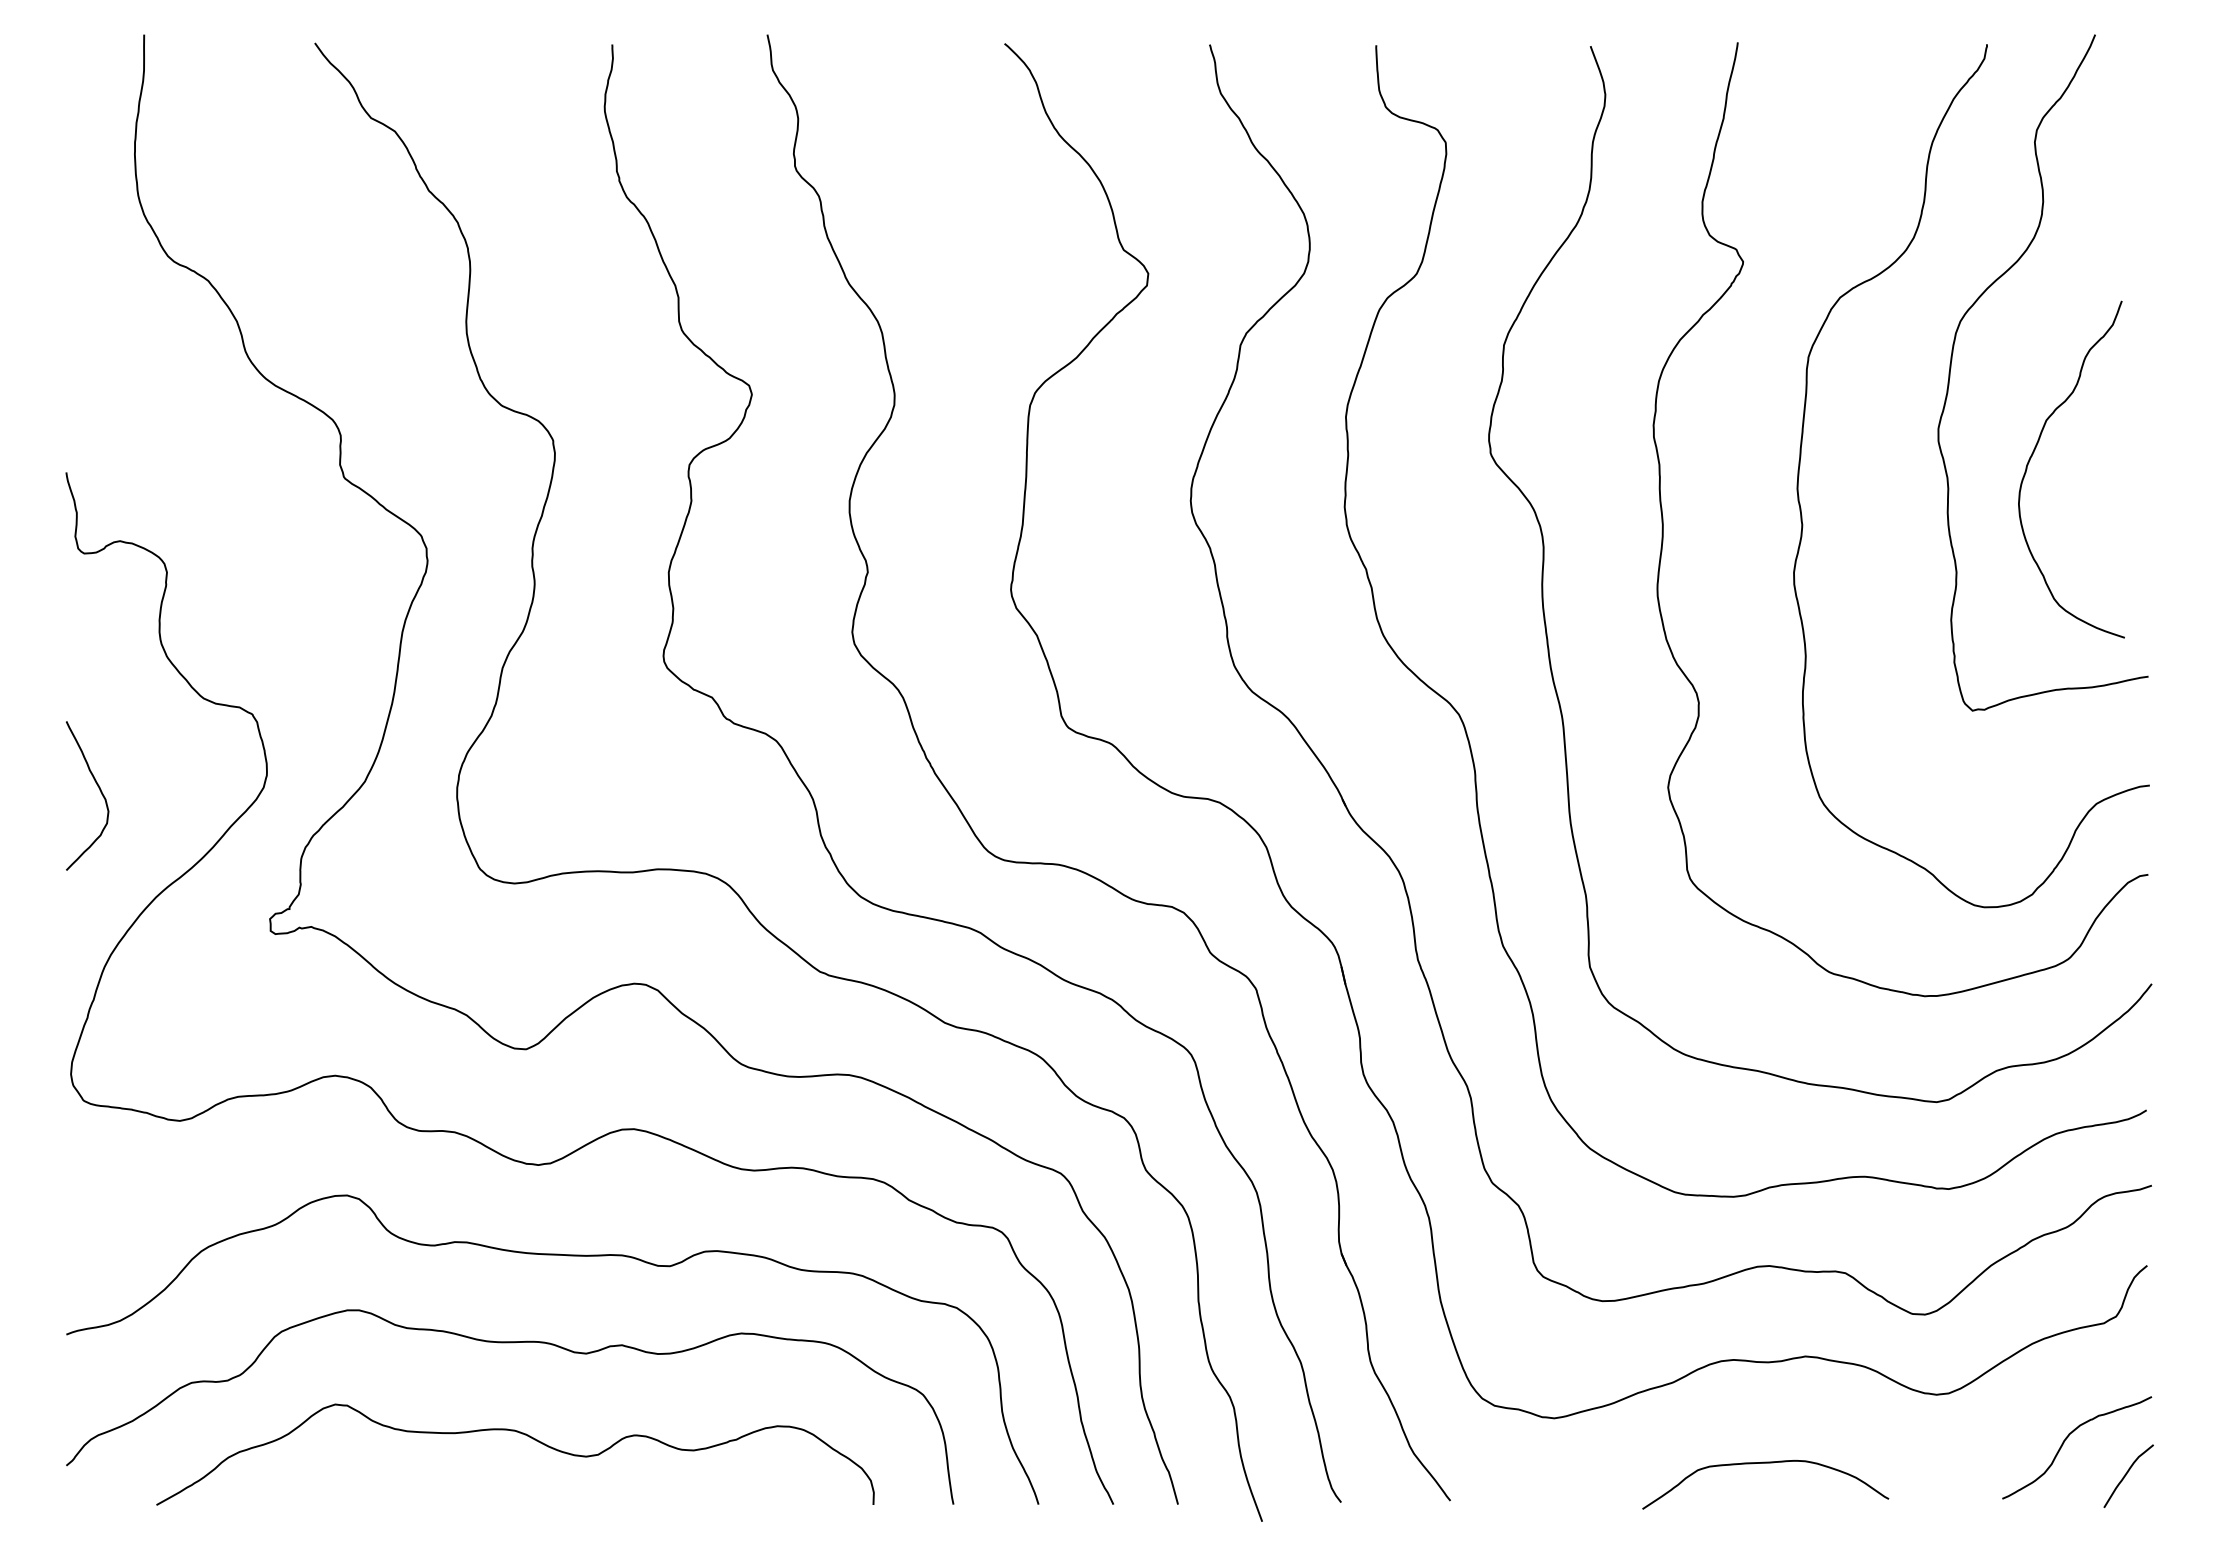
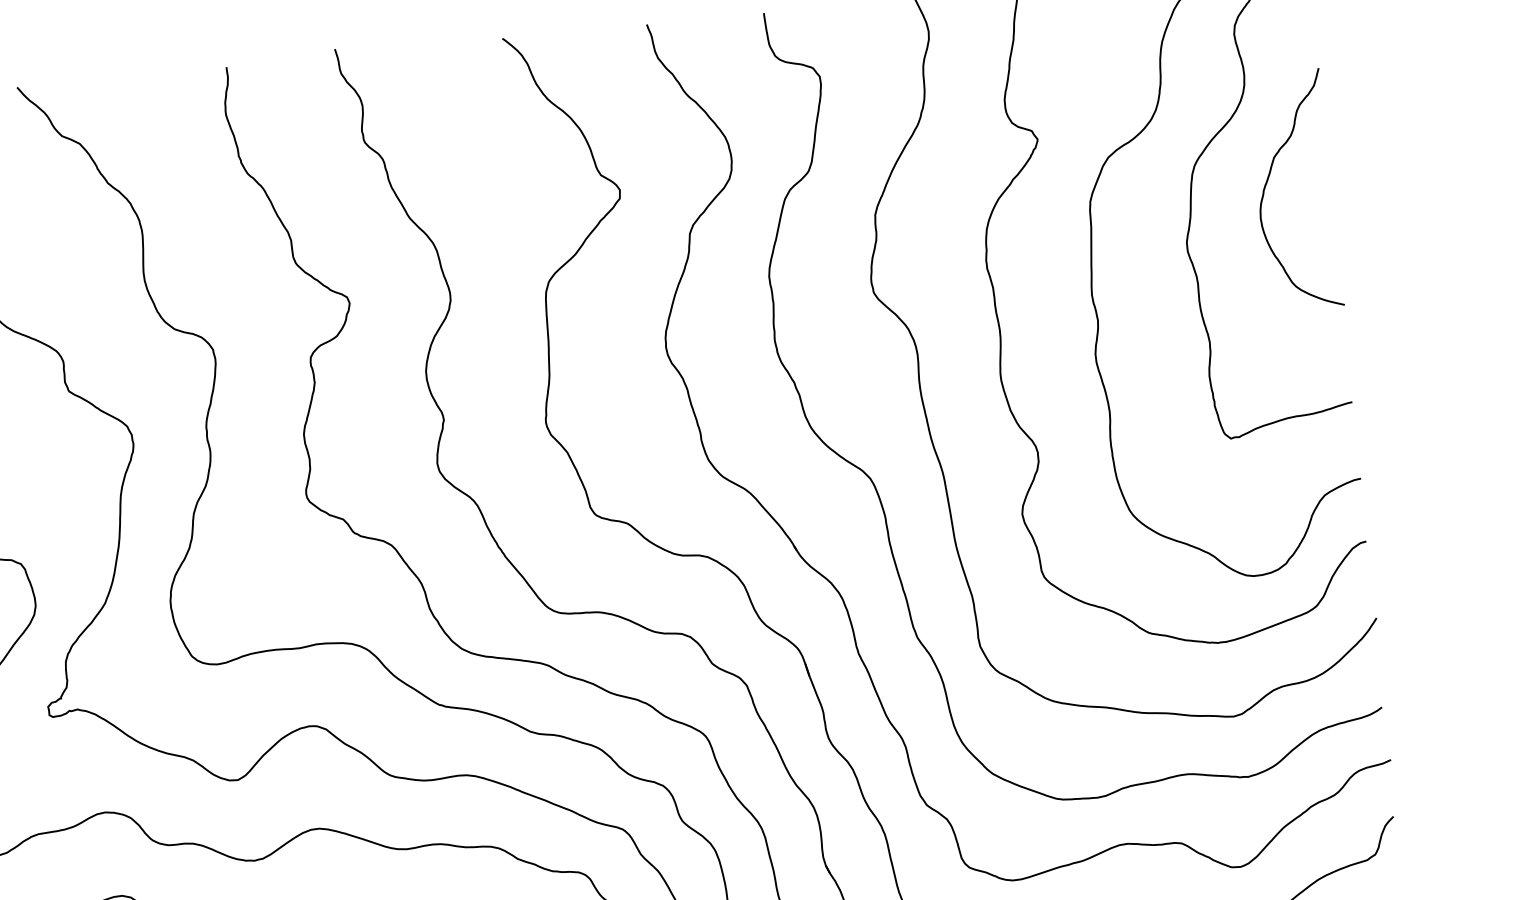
curve: (2035, 450) -> (1268, 179), moved

